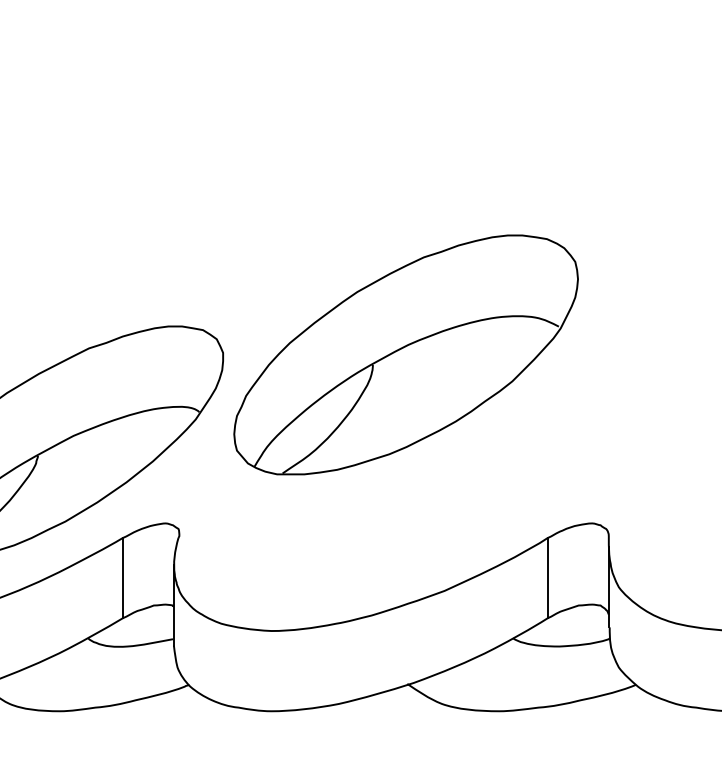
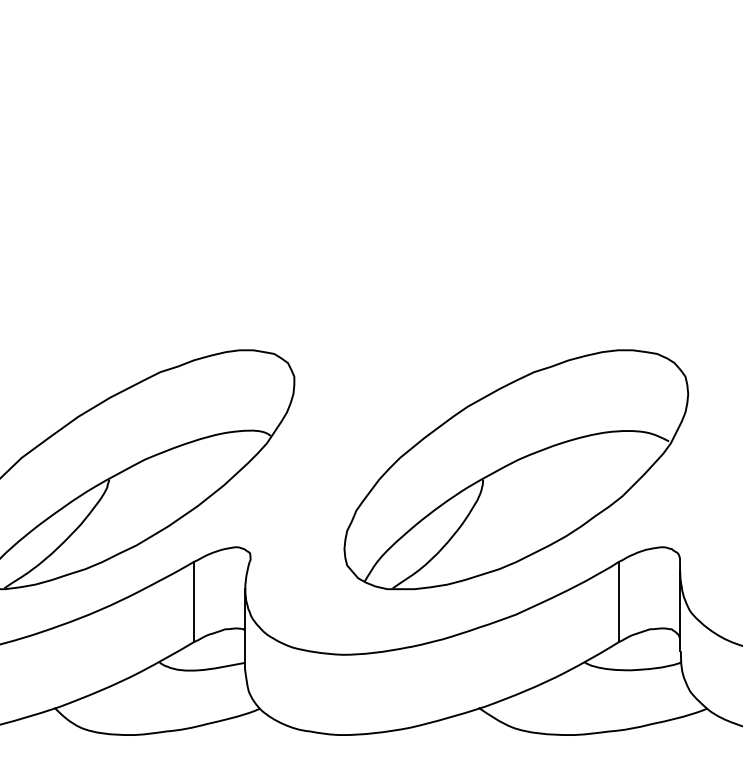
part: (406, 354) -> (516, 469), moved

